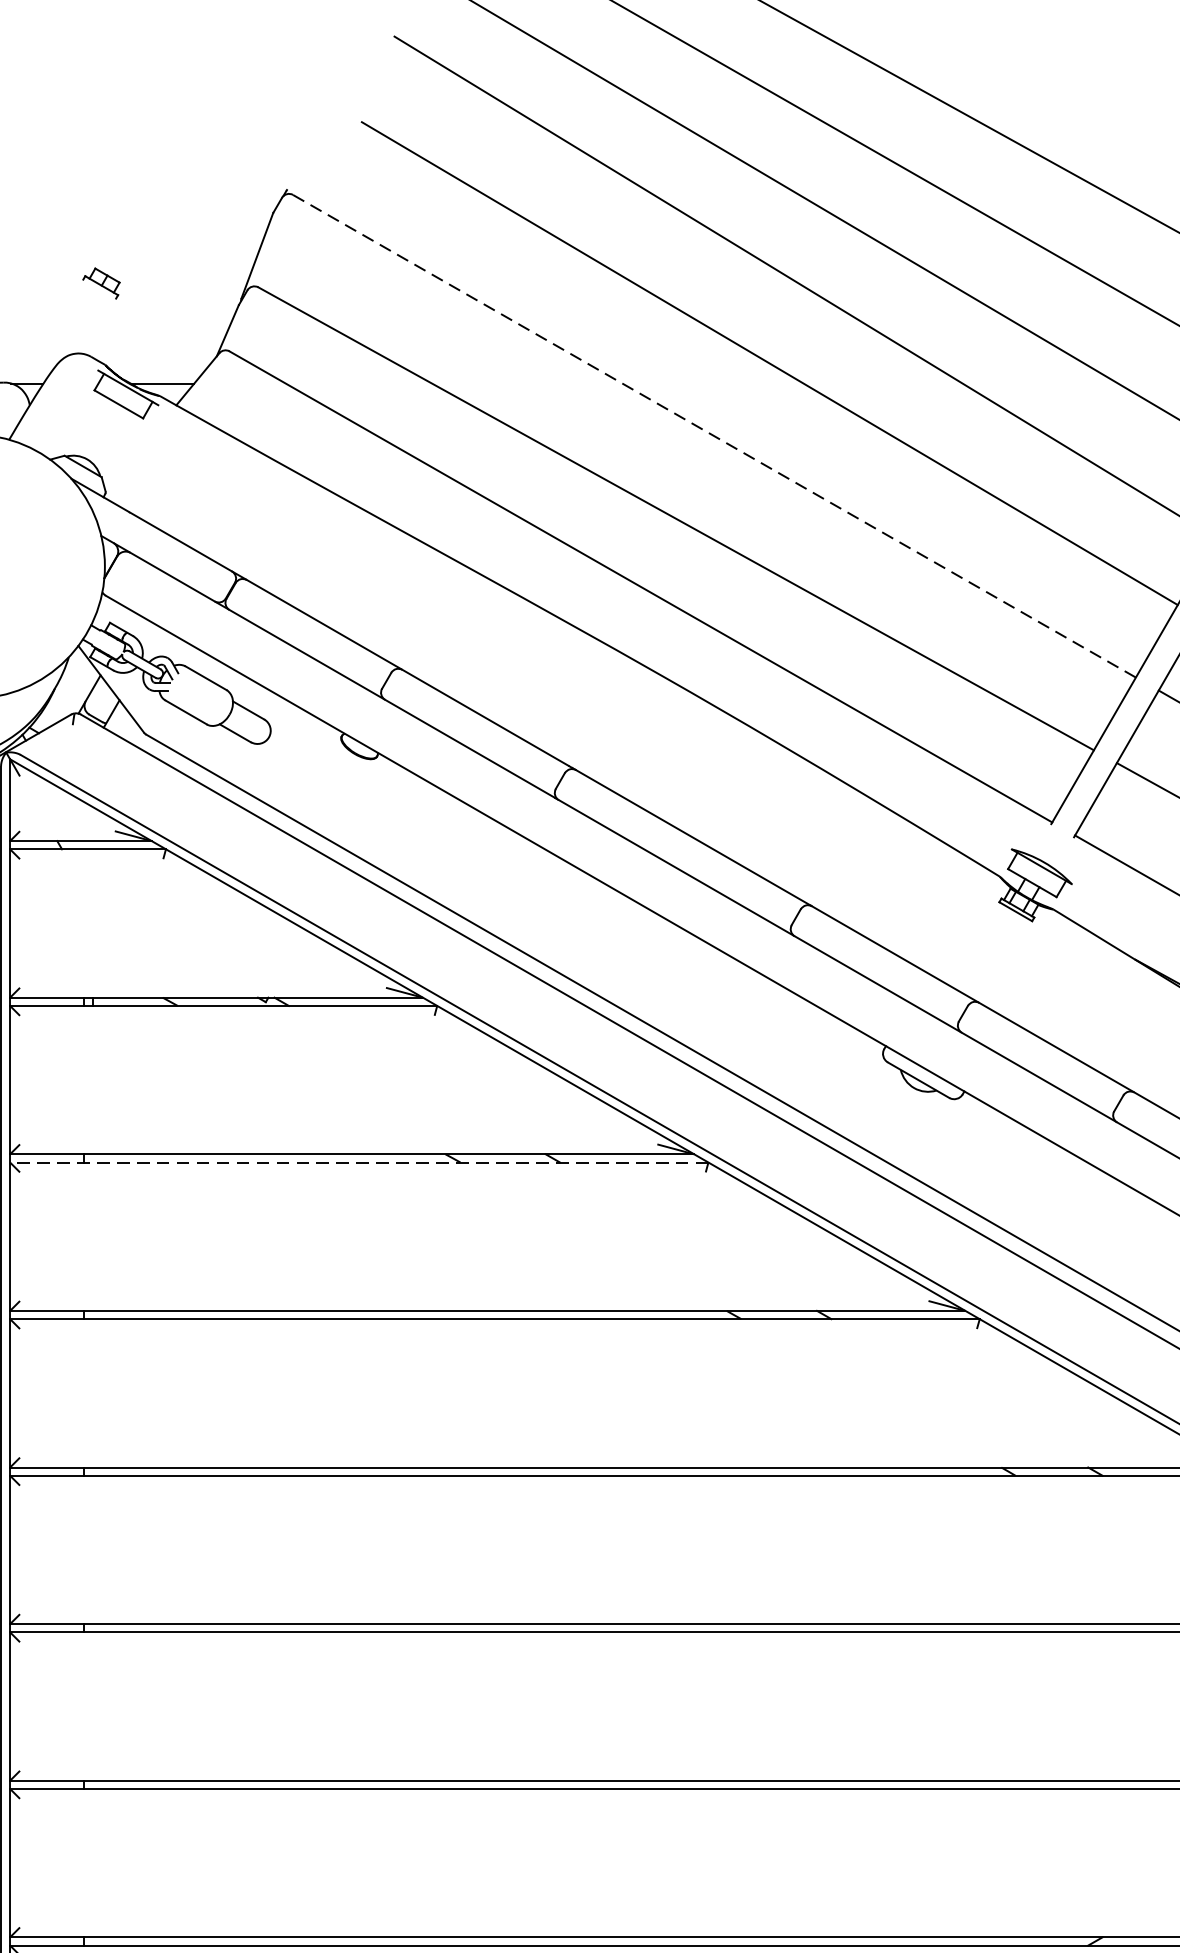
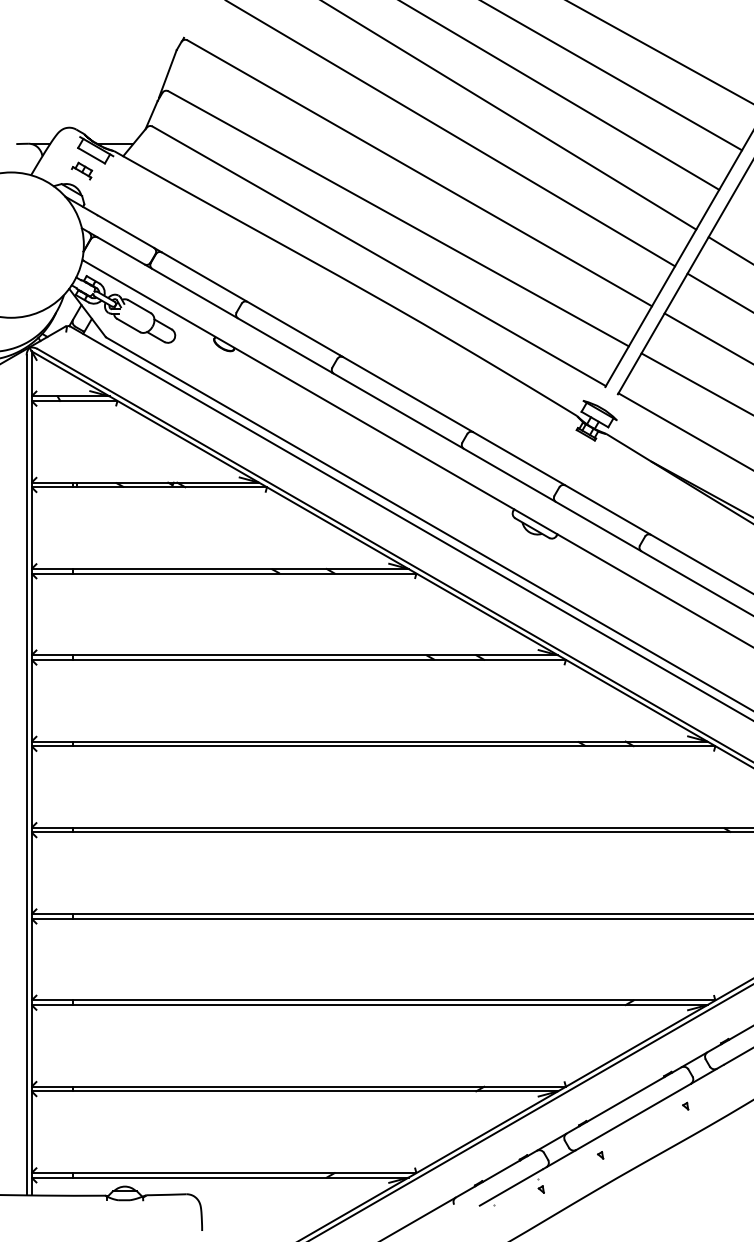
part: (102, 282) -> (82, 170), moved
line: (713, 436) -> (419, 173), dashed -> solid
line: (358, 1162) -> (223, 573), dashed -> solid

